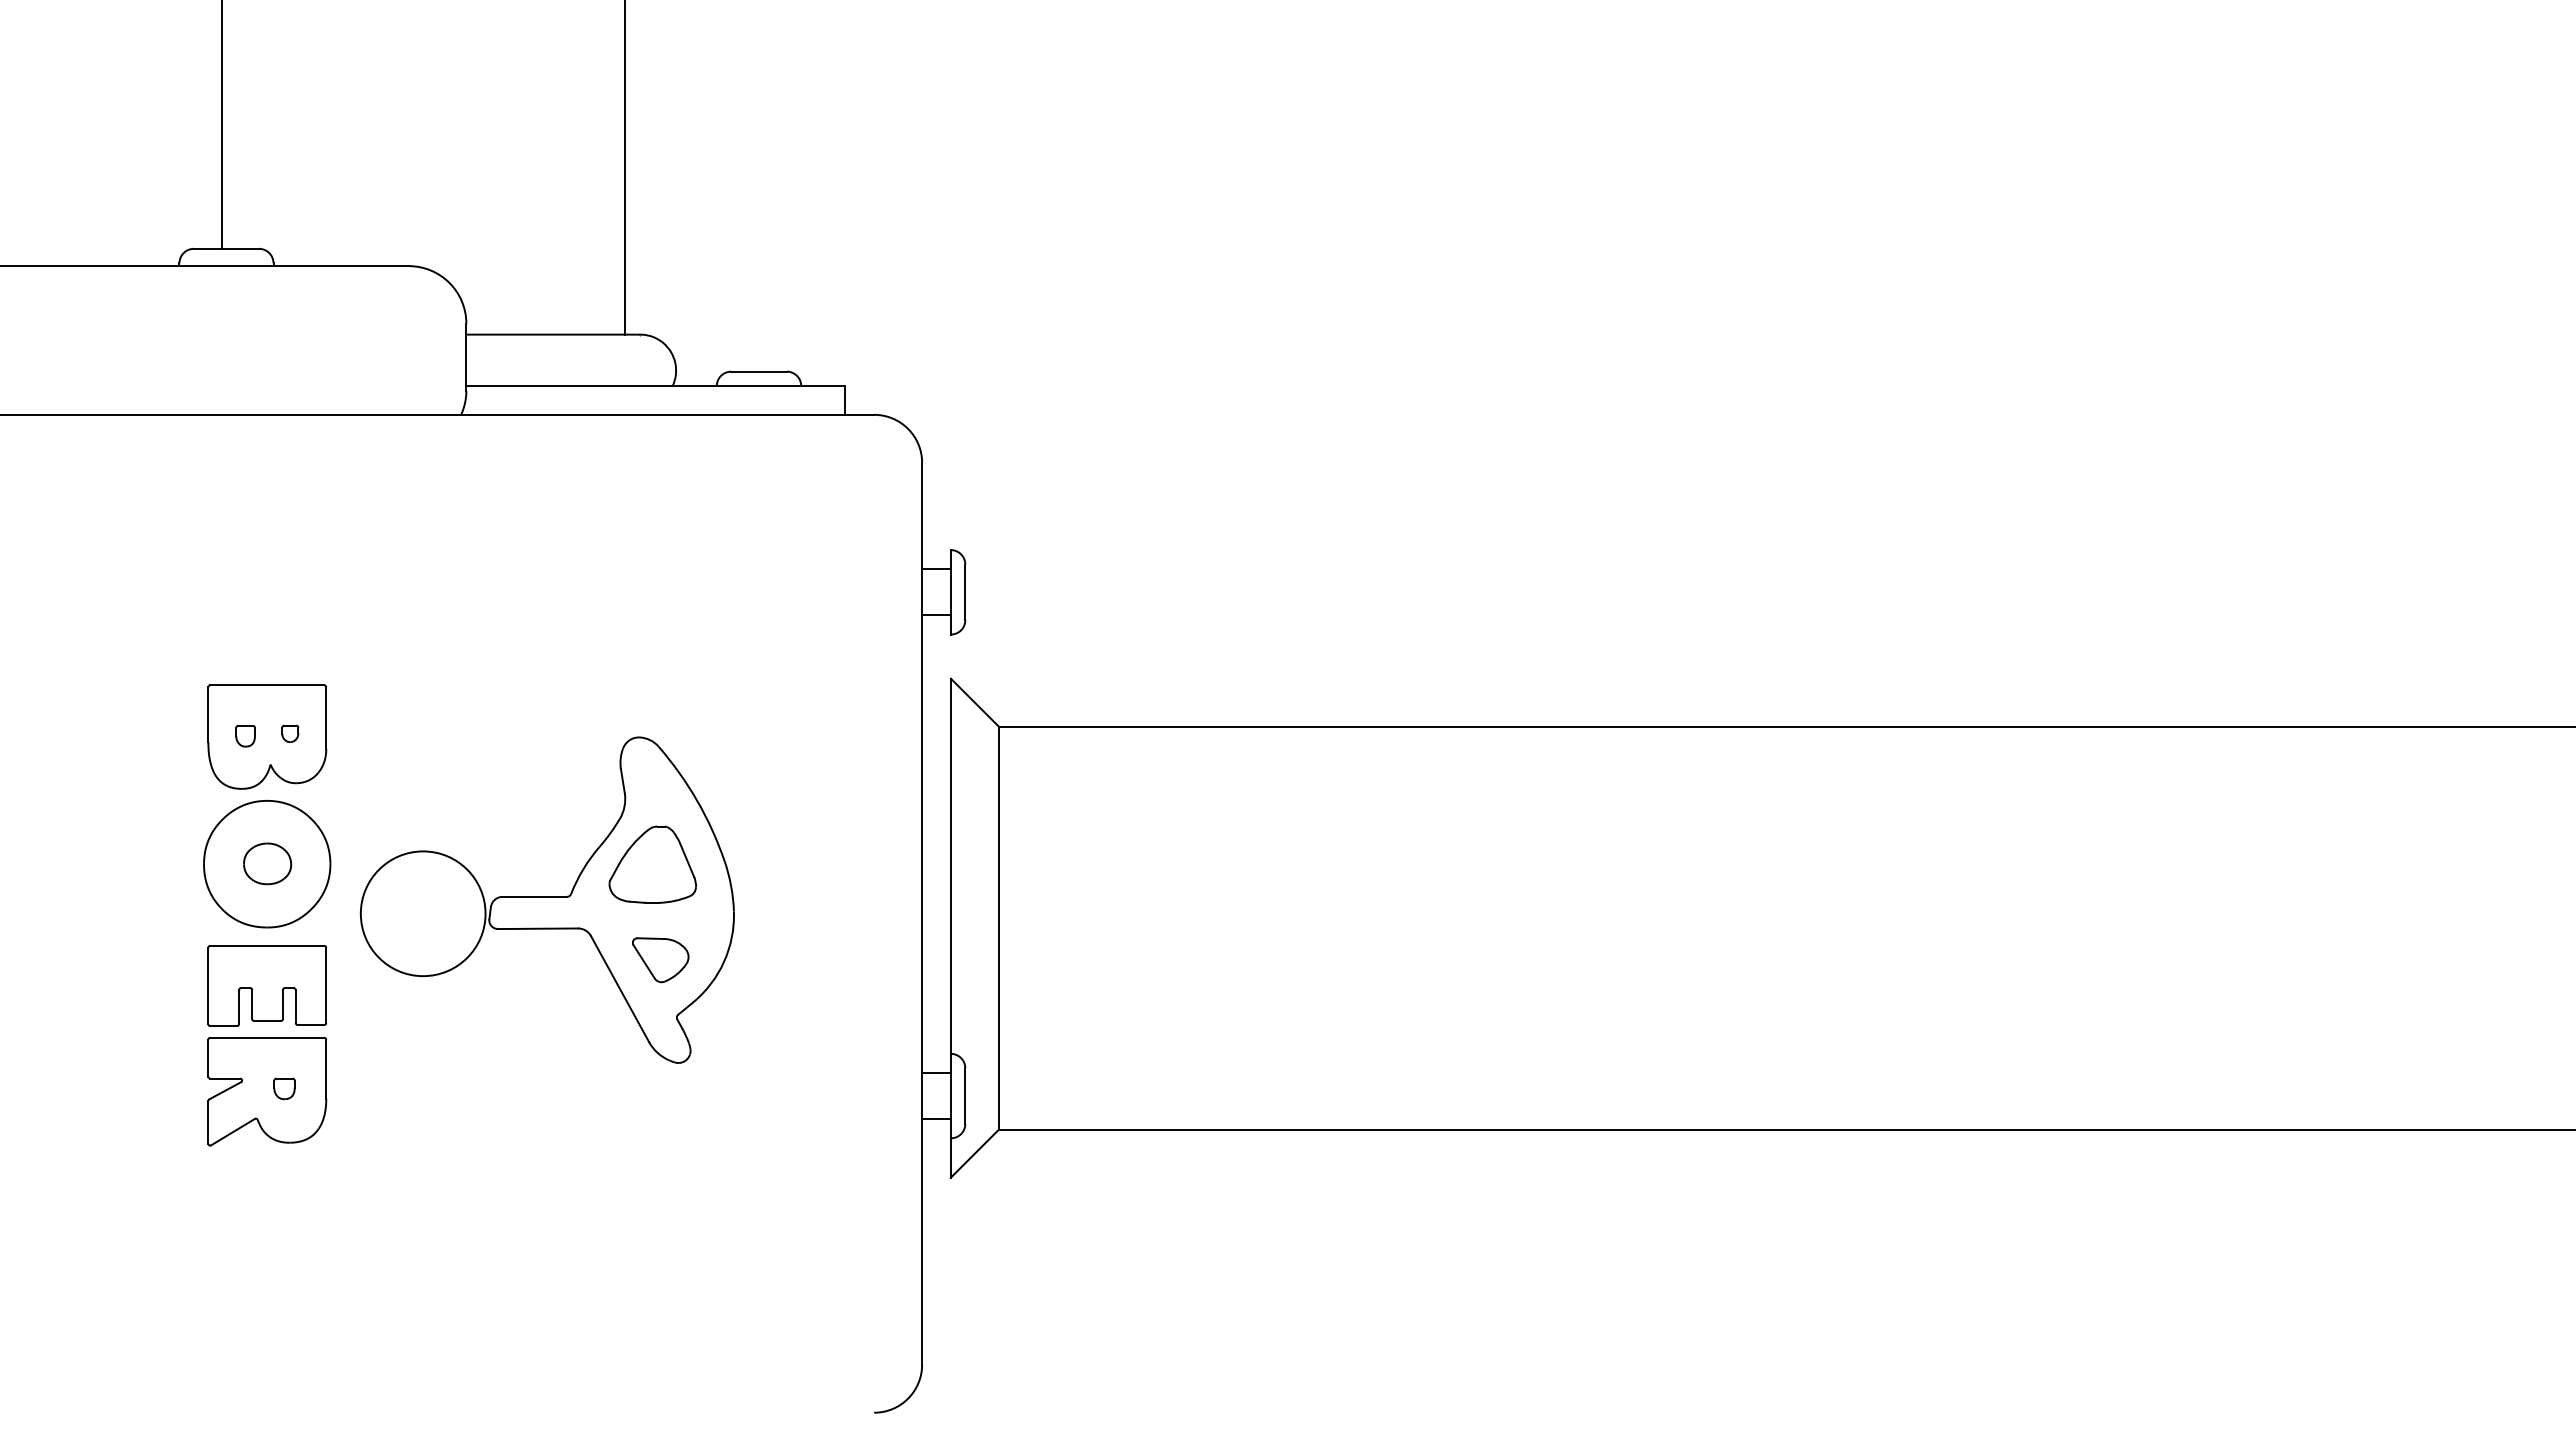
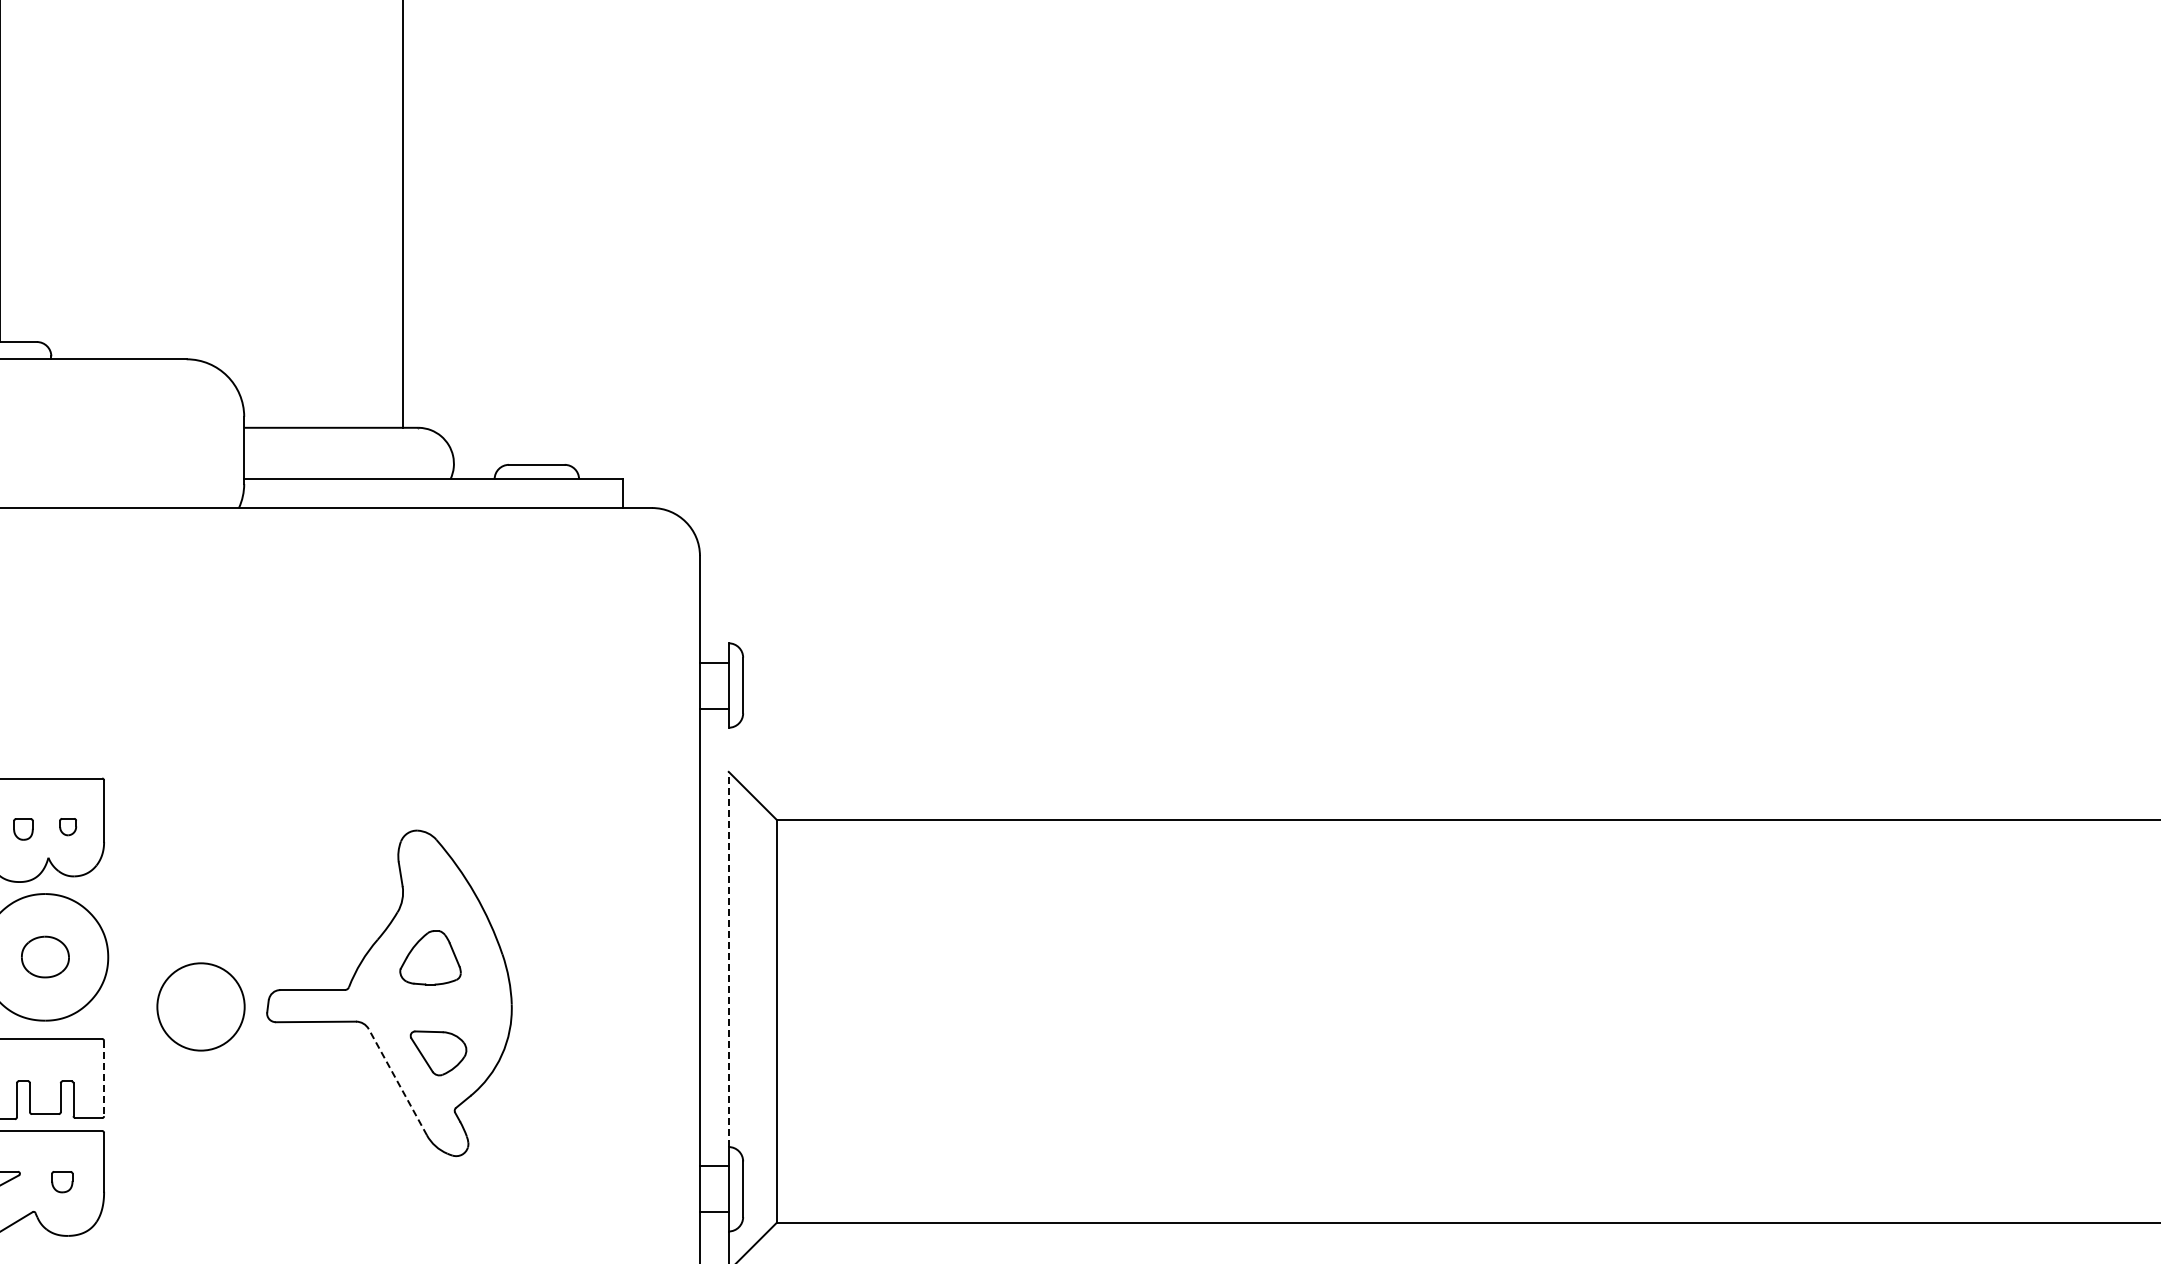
part: (652, 864) -> (430, 957), size x0.7
line: (950, 866) -> (728, 959), solid -> dashed
circle: (422, 913) -> (200, 1006), size x0.7
line: (326, 985) -> (104, 1078), solid -> dashed
line: (620, 989) -> (398, 1082), solid -> dashed

